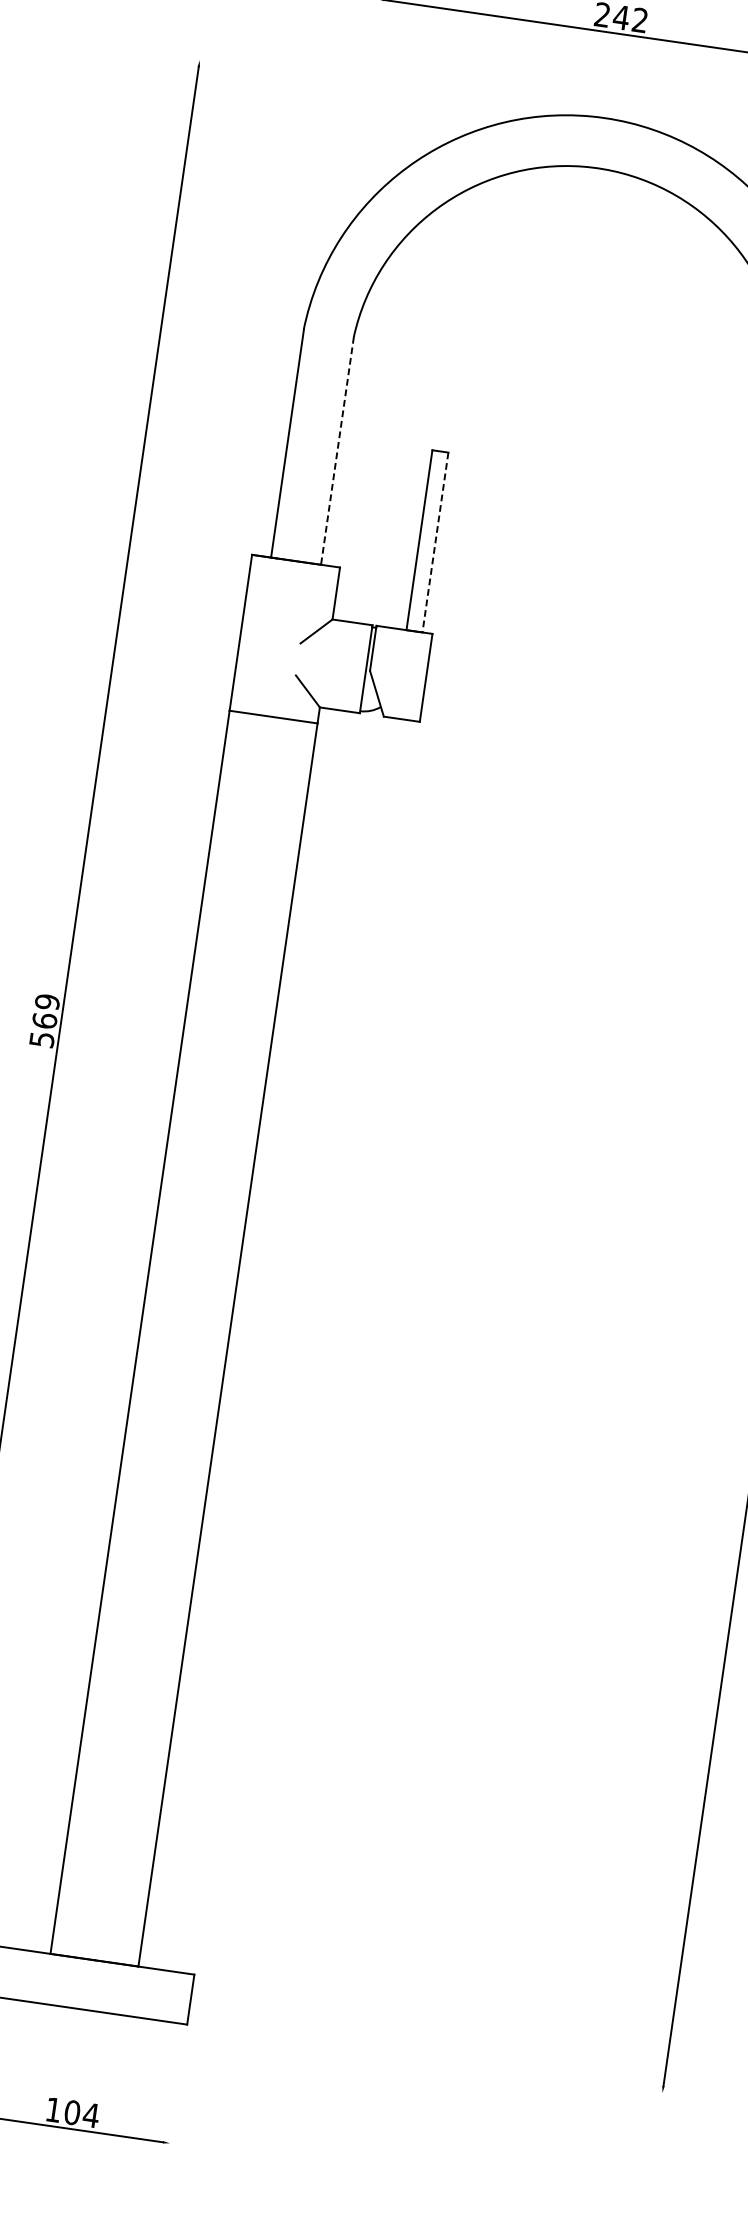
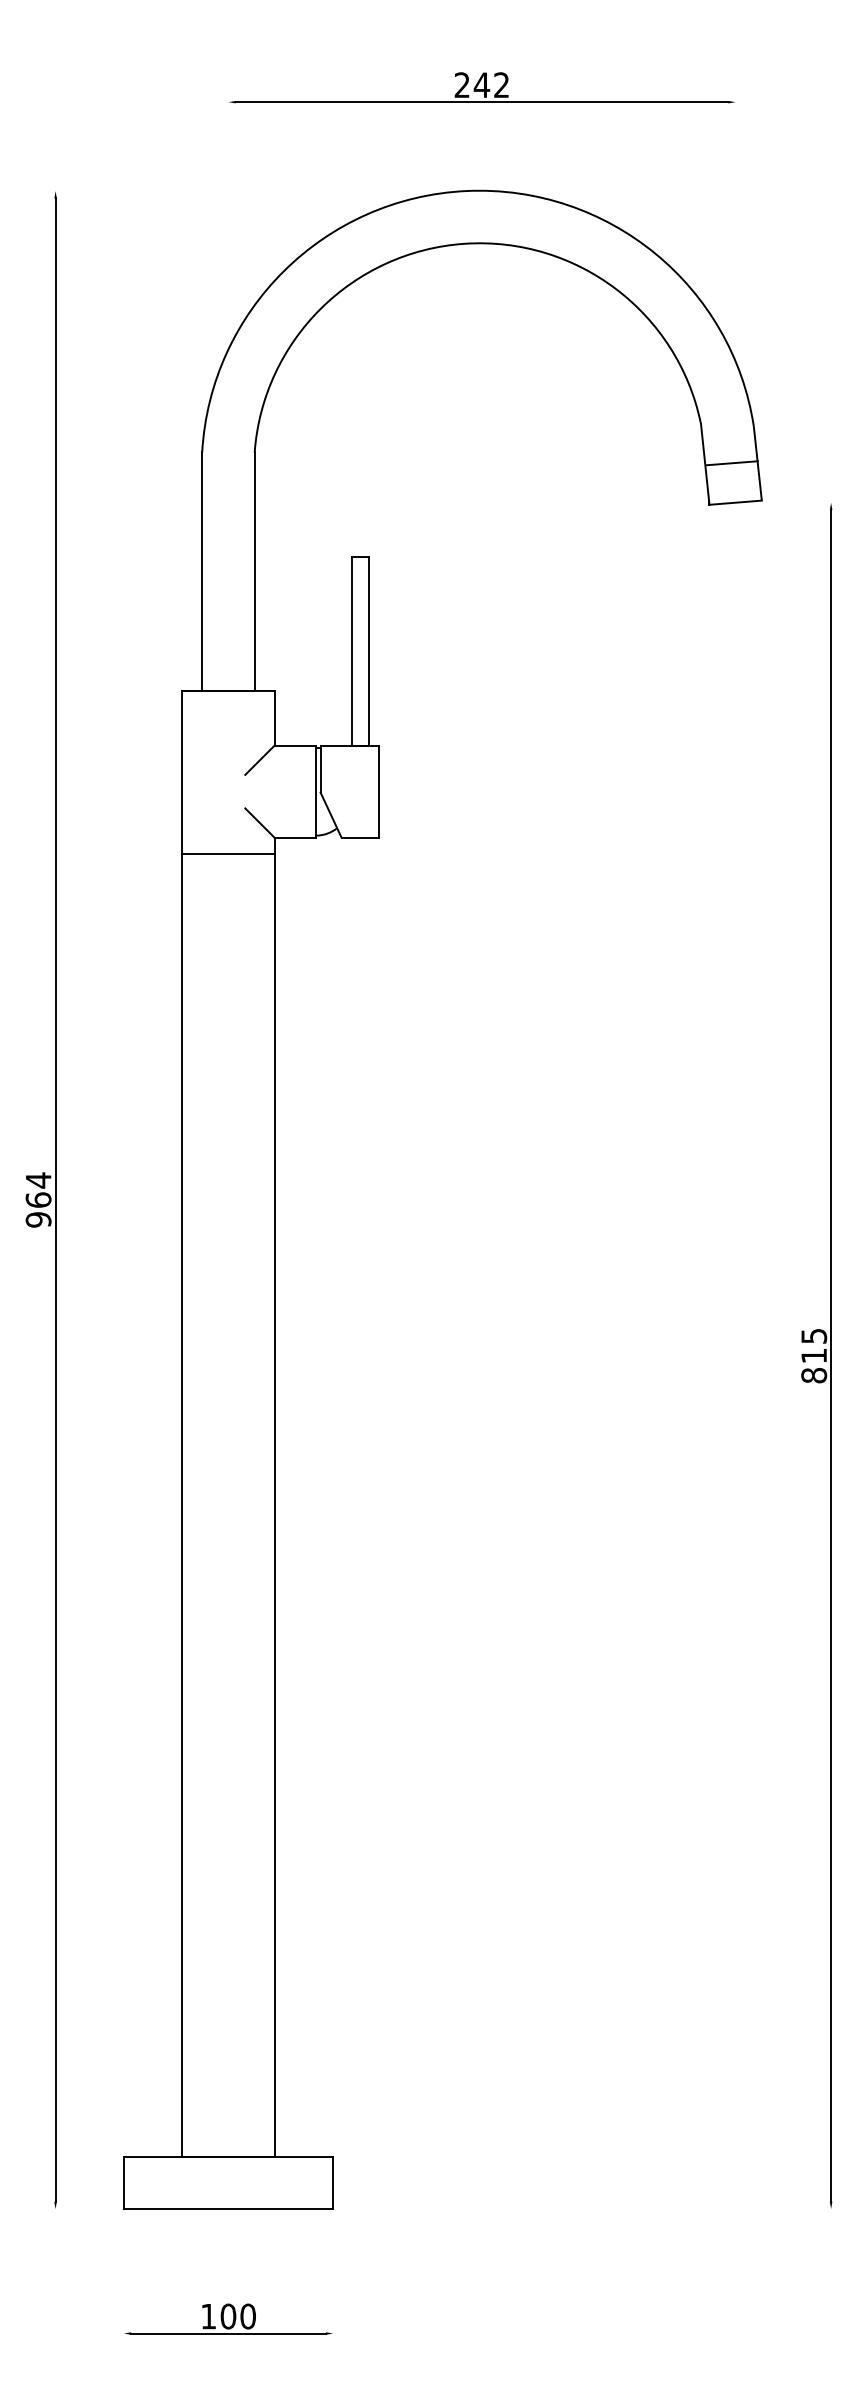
line: (337, 451) -> (254, 572), dashed -> solid
line: (435, 542) -> (368, 651), dashed -> solid
text: (44, 1020) -> (38, 1199), 569 -> 964
text: (91, 2115) -> (248, 2316), 104 -> 100

